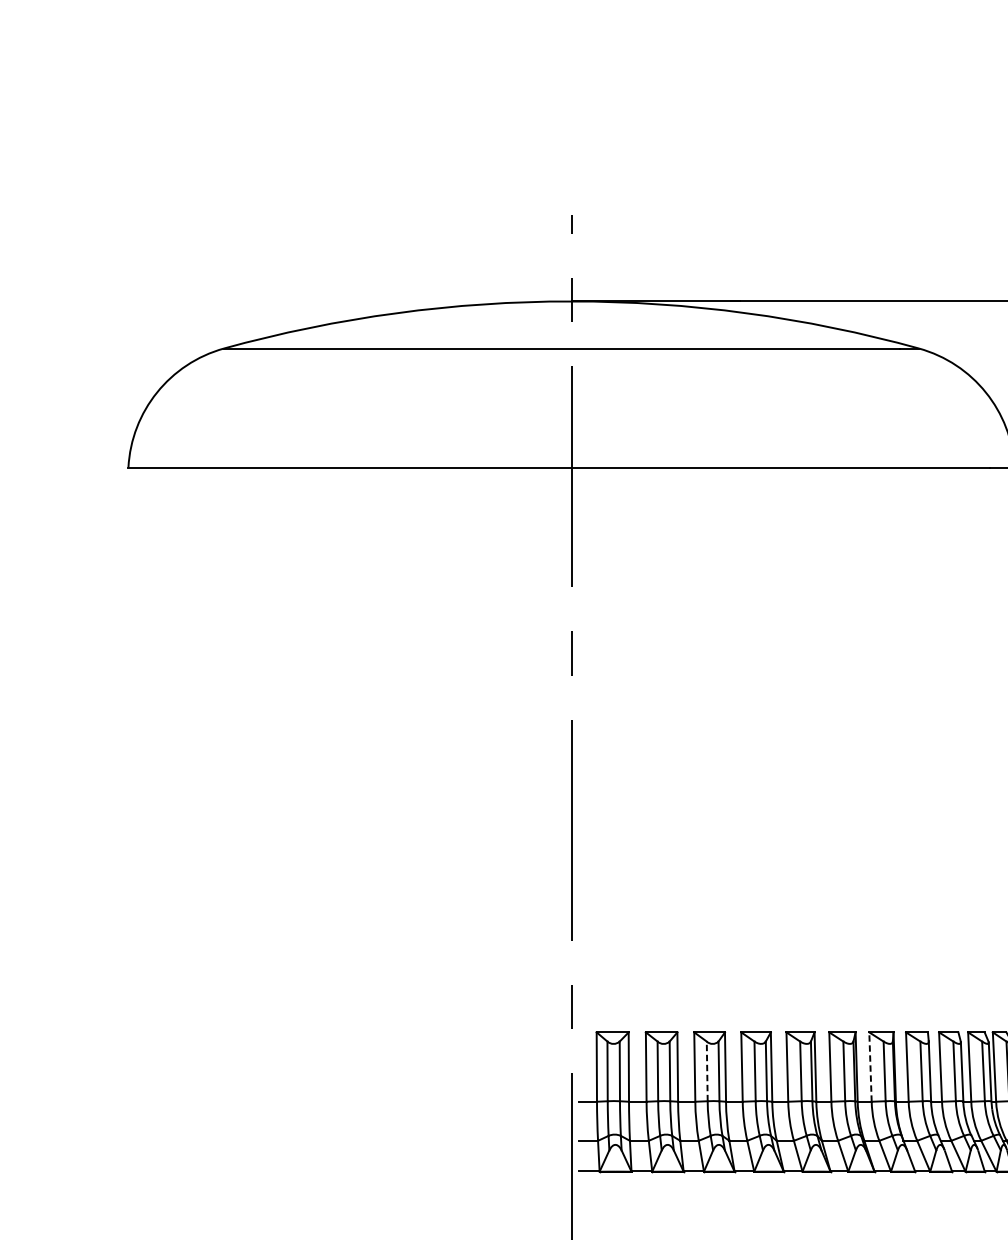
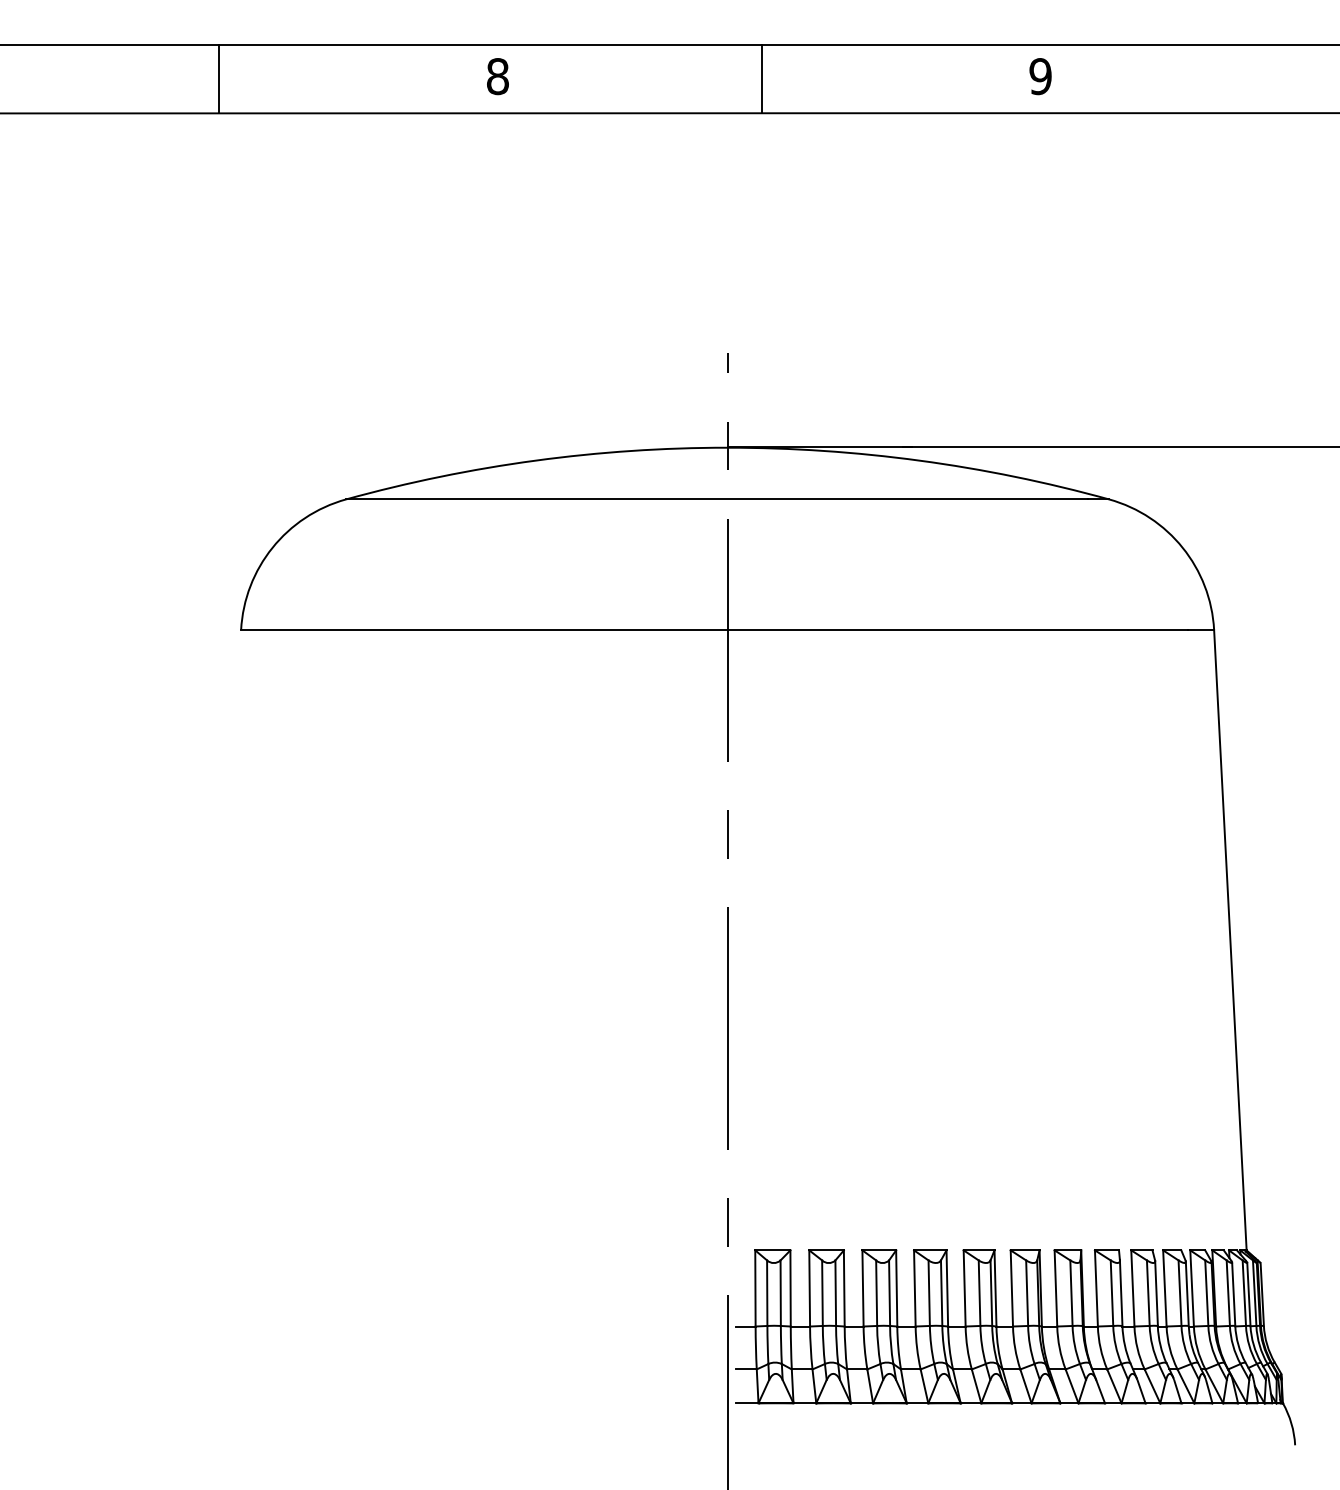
line: (870, 1066) -> (1055, 1287), dashed -> solid
line: (707, 1071) -> (876, 1293), dashed -> solid

